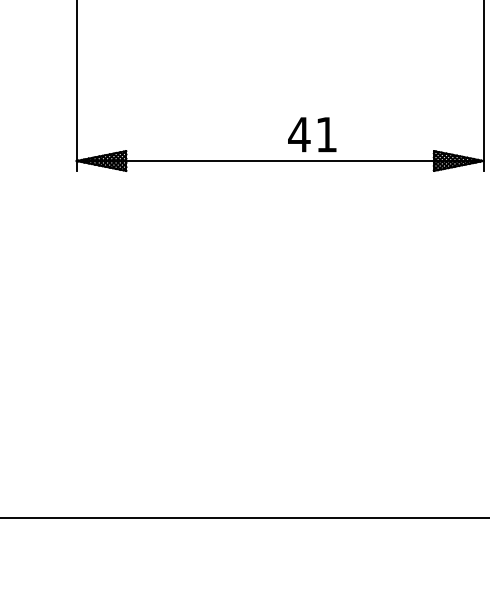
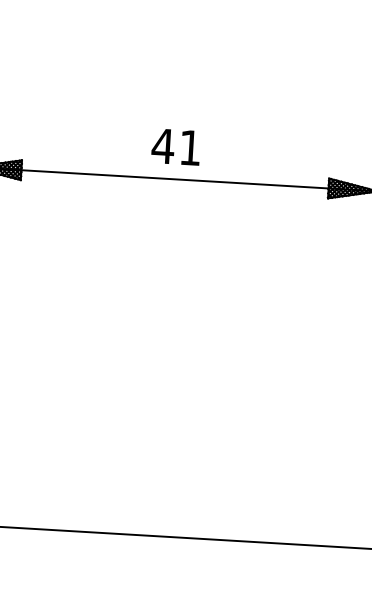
text: (312, 134) -> (176, 146), moved

